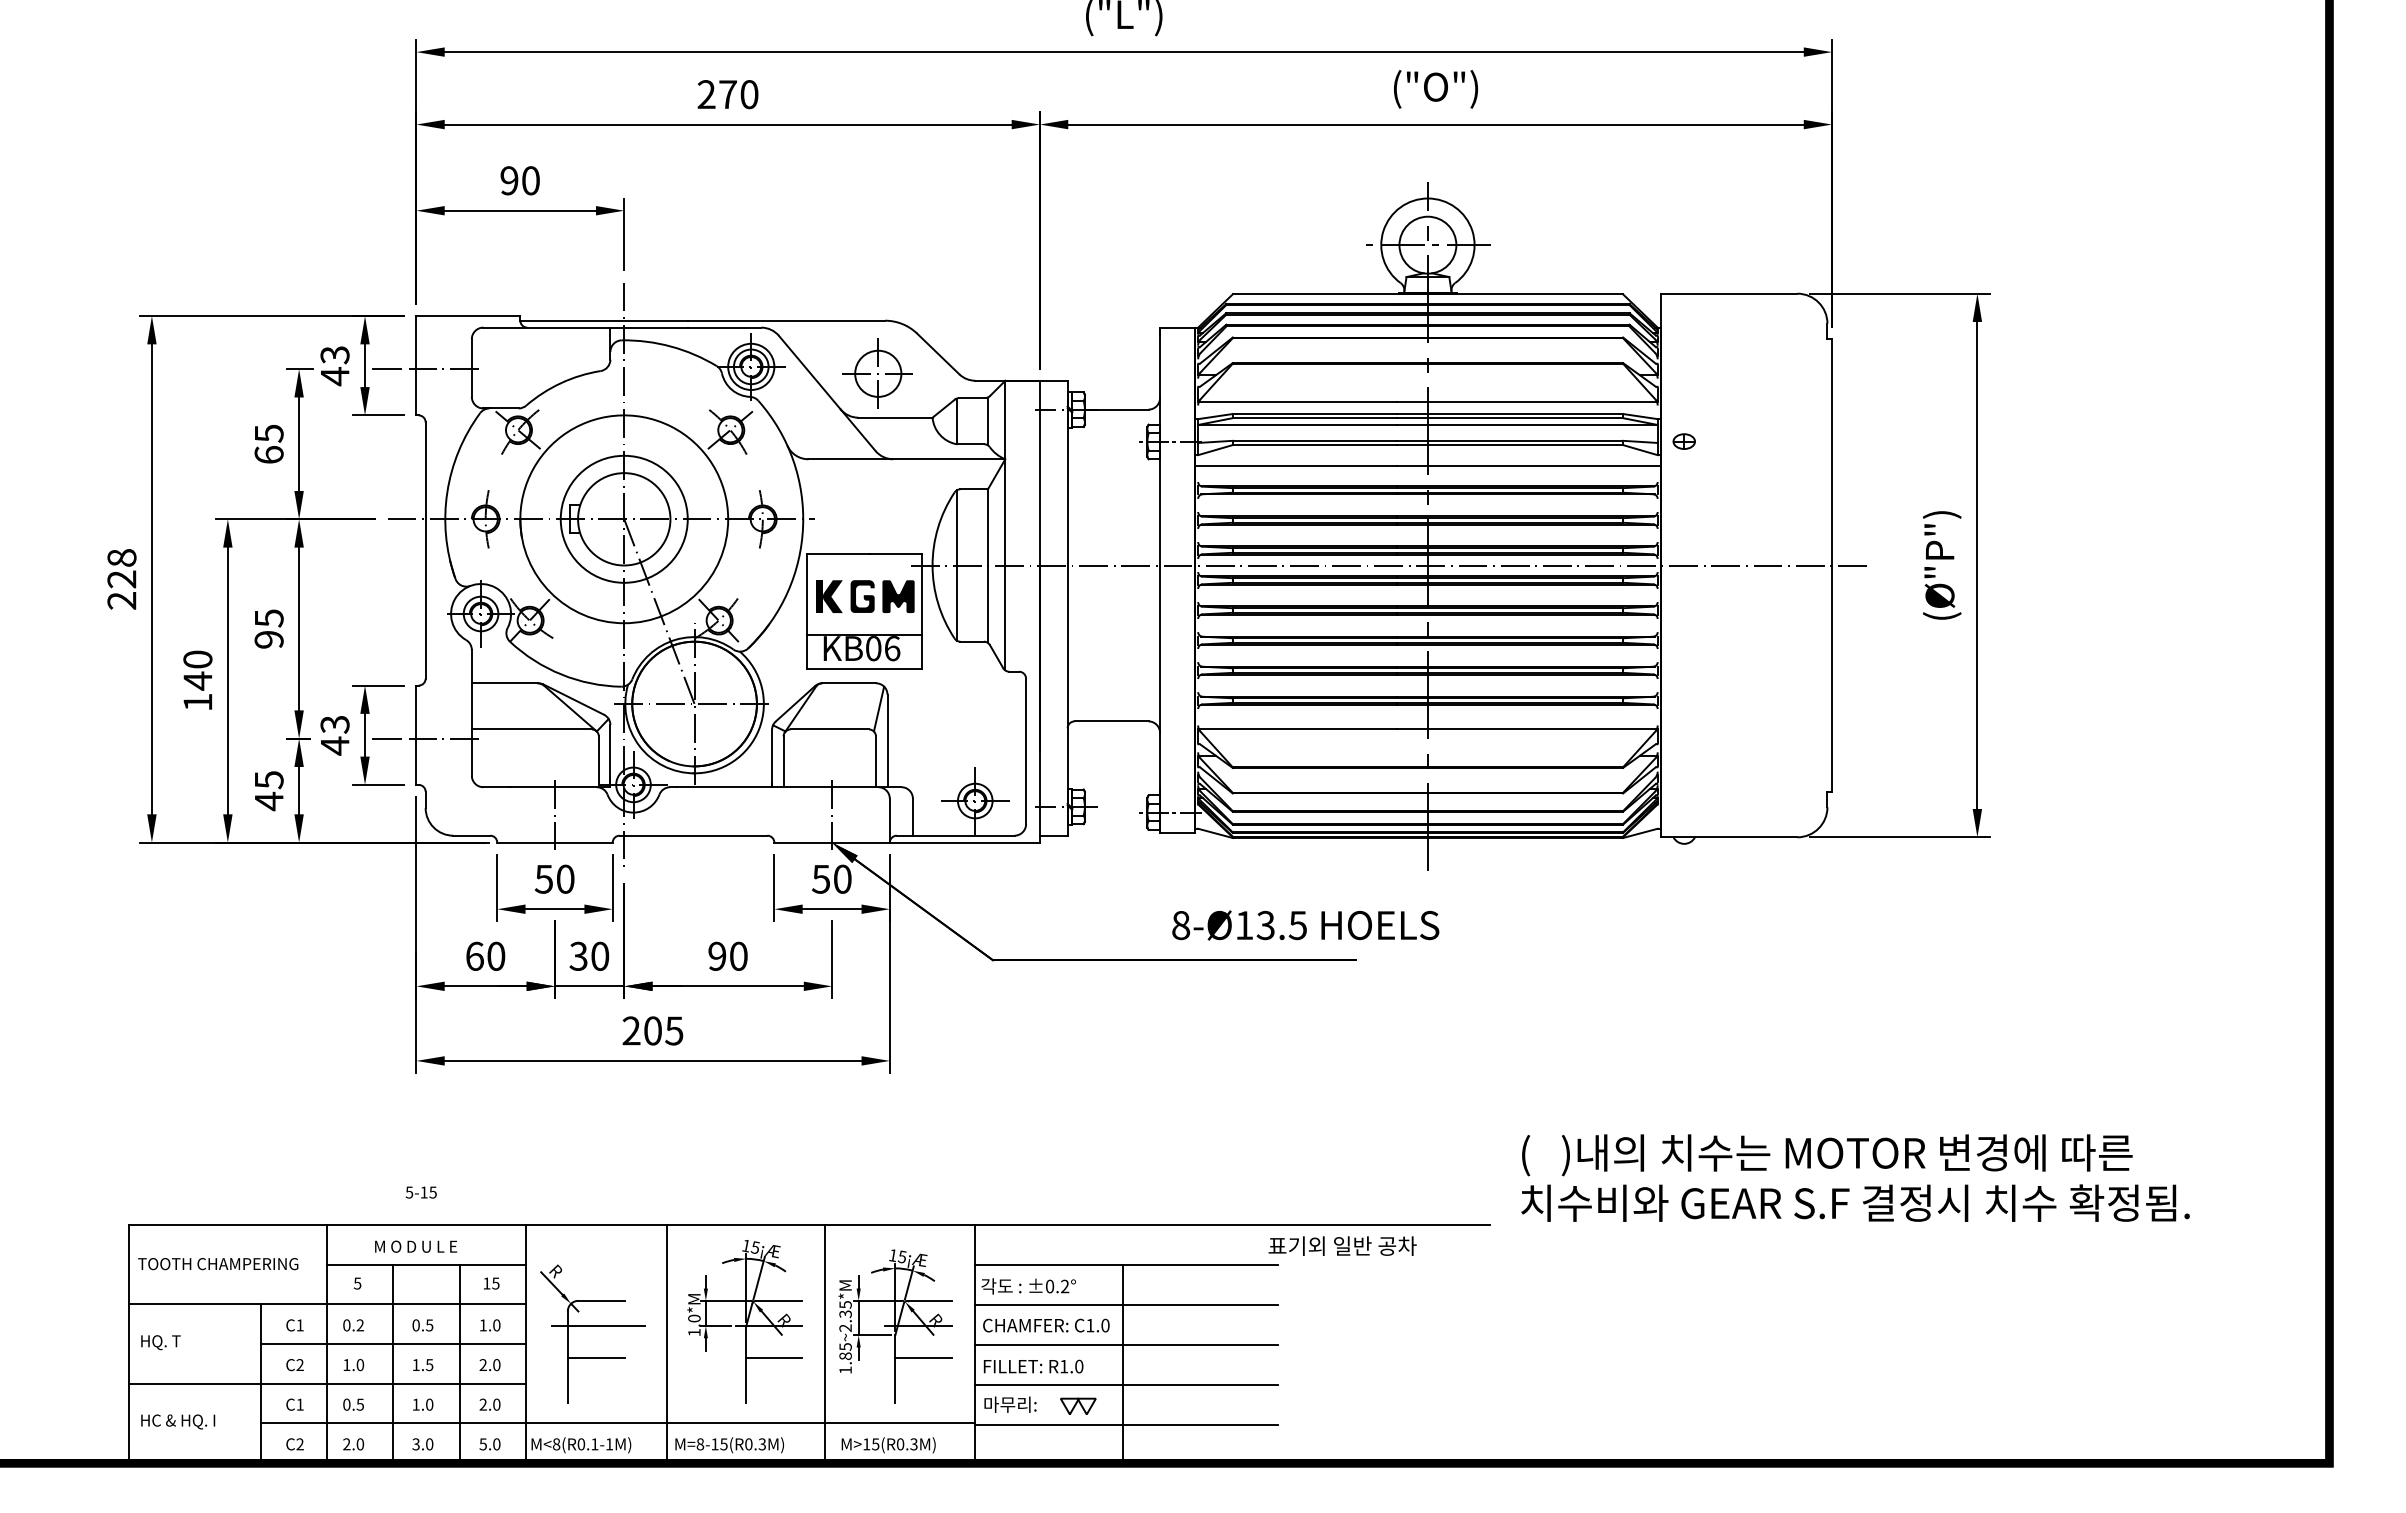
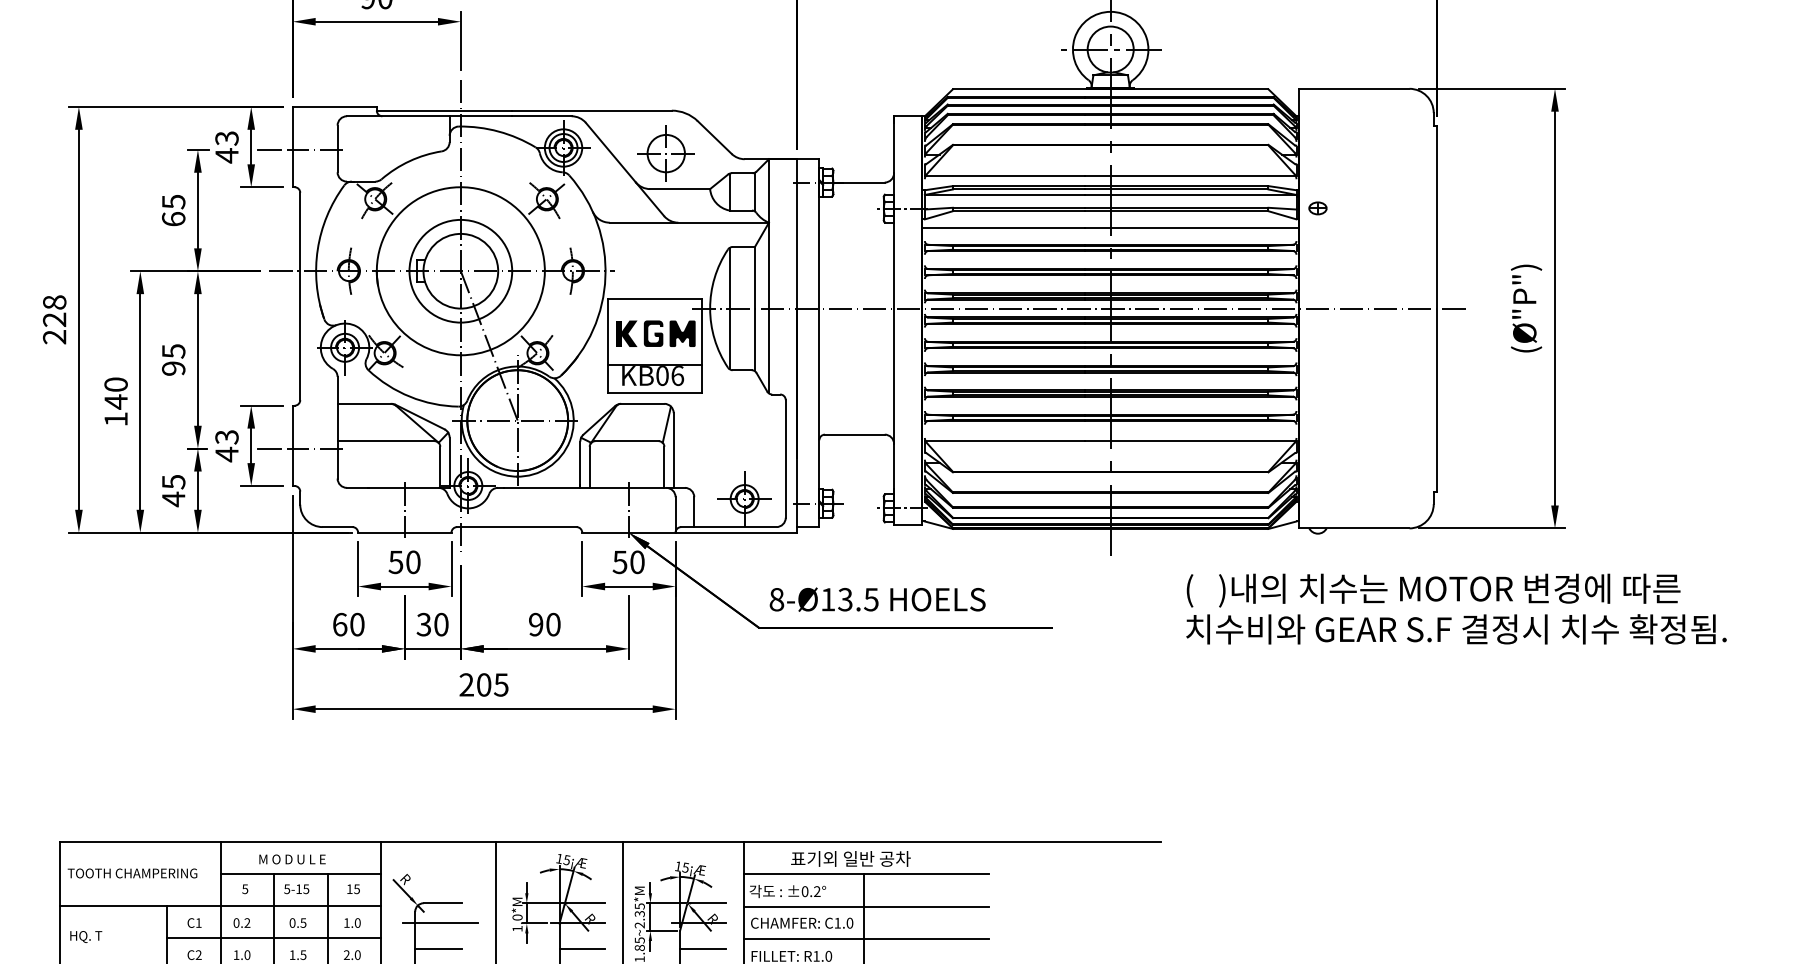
text: (1305, 925) -> (877, 599), moved
text: (1855, 1177) -> (1456, 608), moved
text: (420, 1192) -> (296, 889), moved
text: (1342, 1245) -> (850, 858), moved

